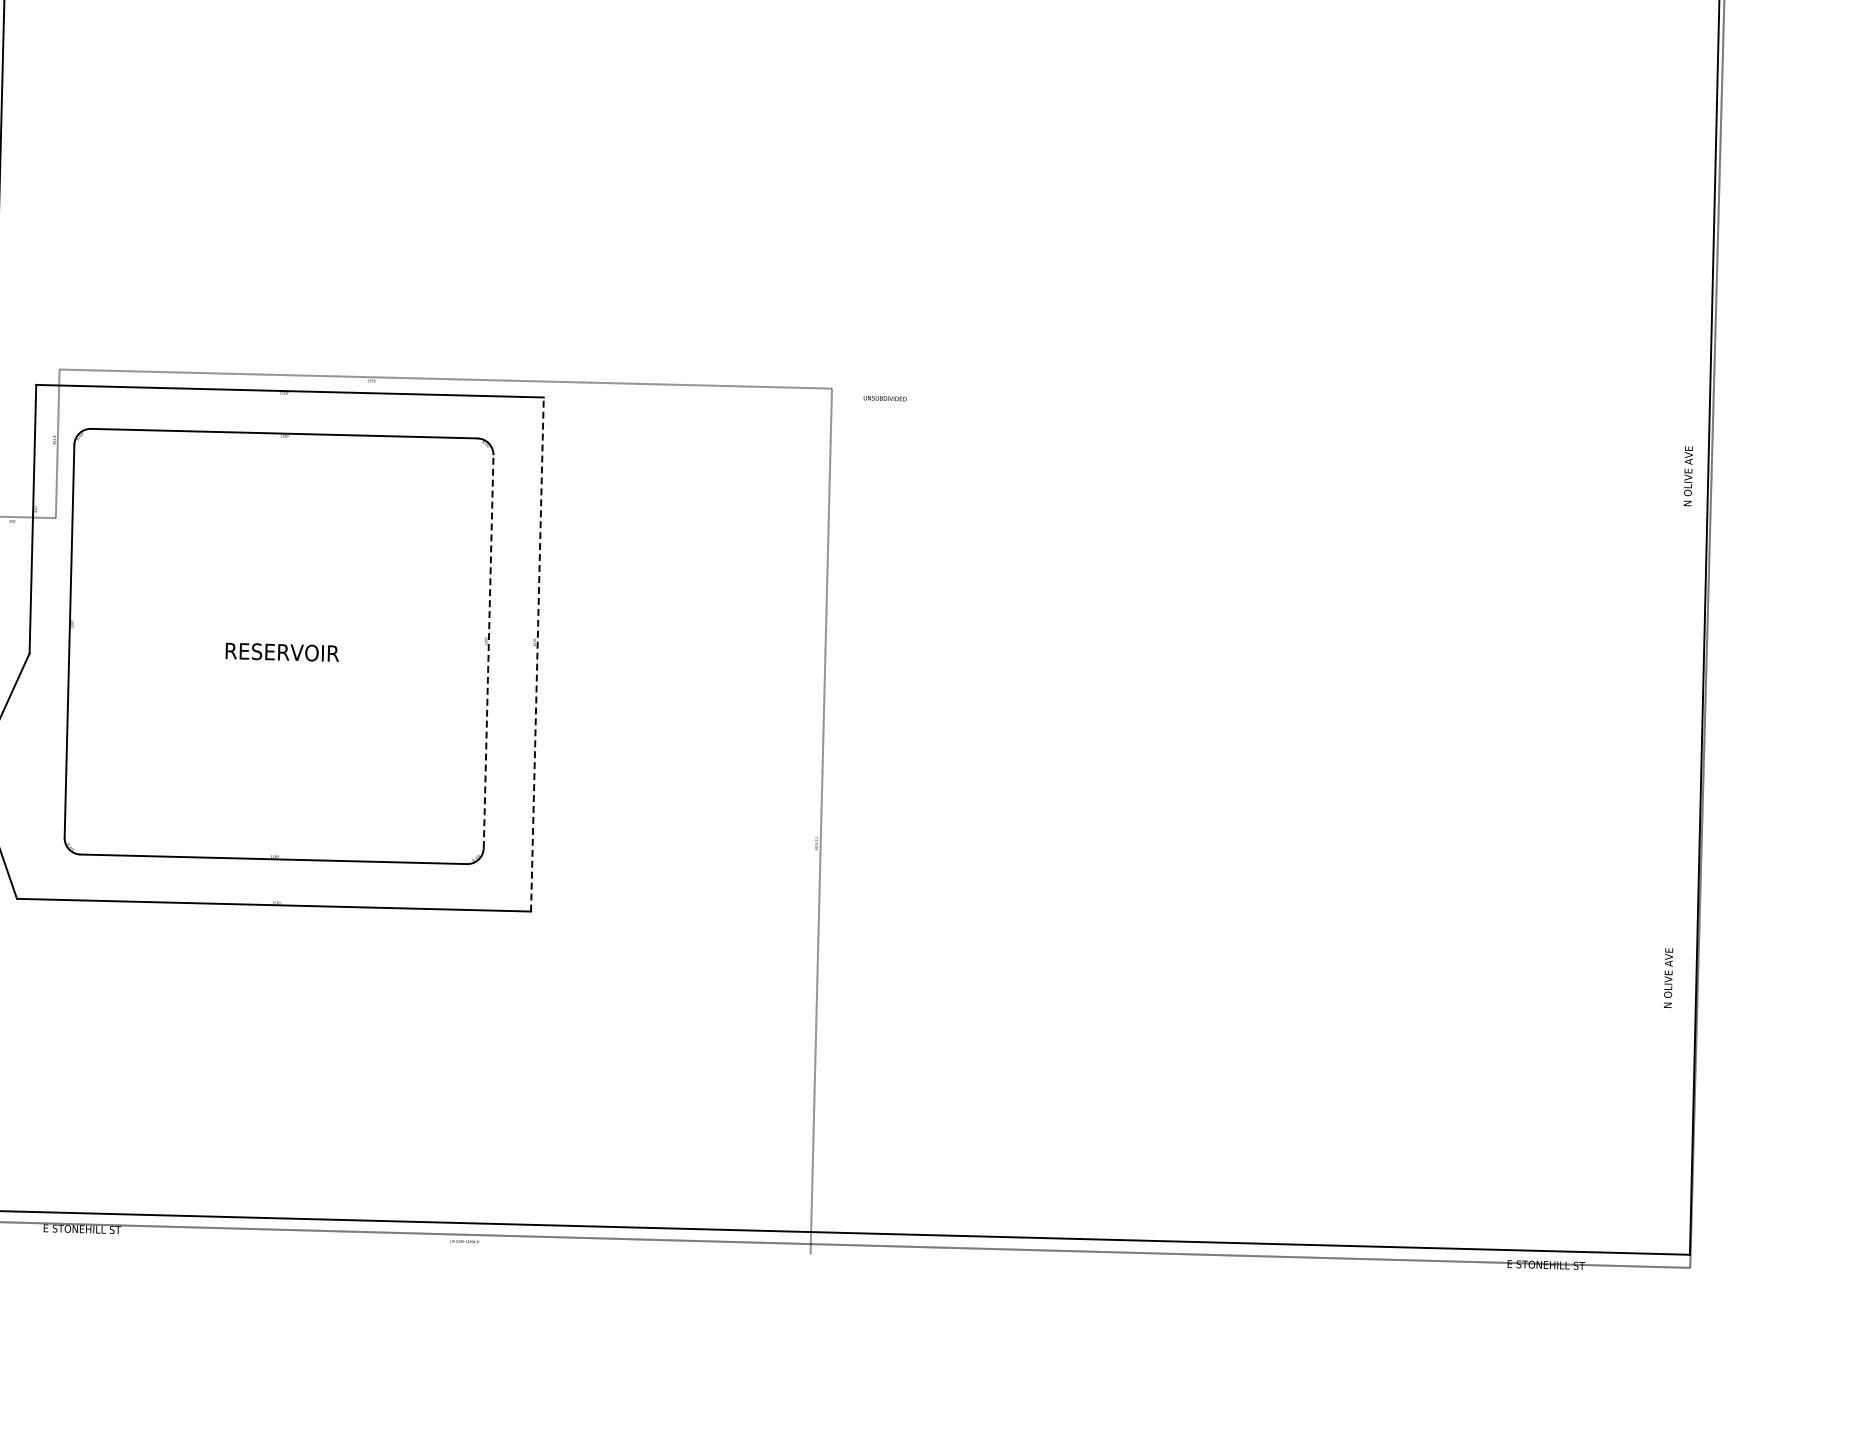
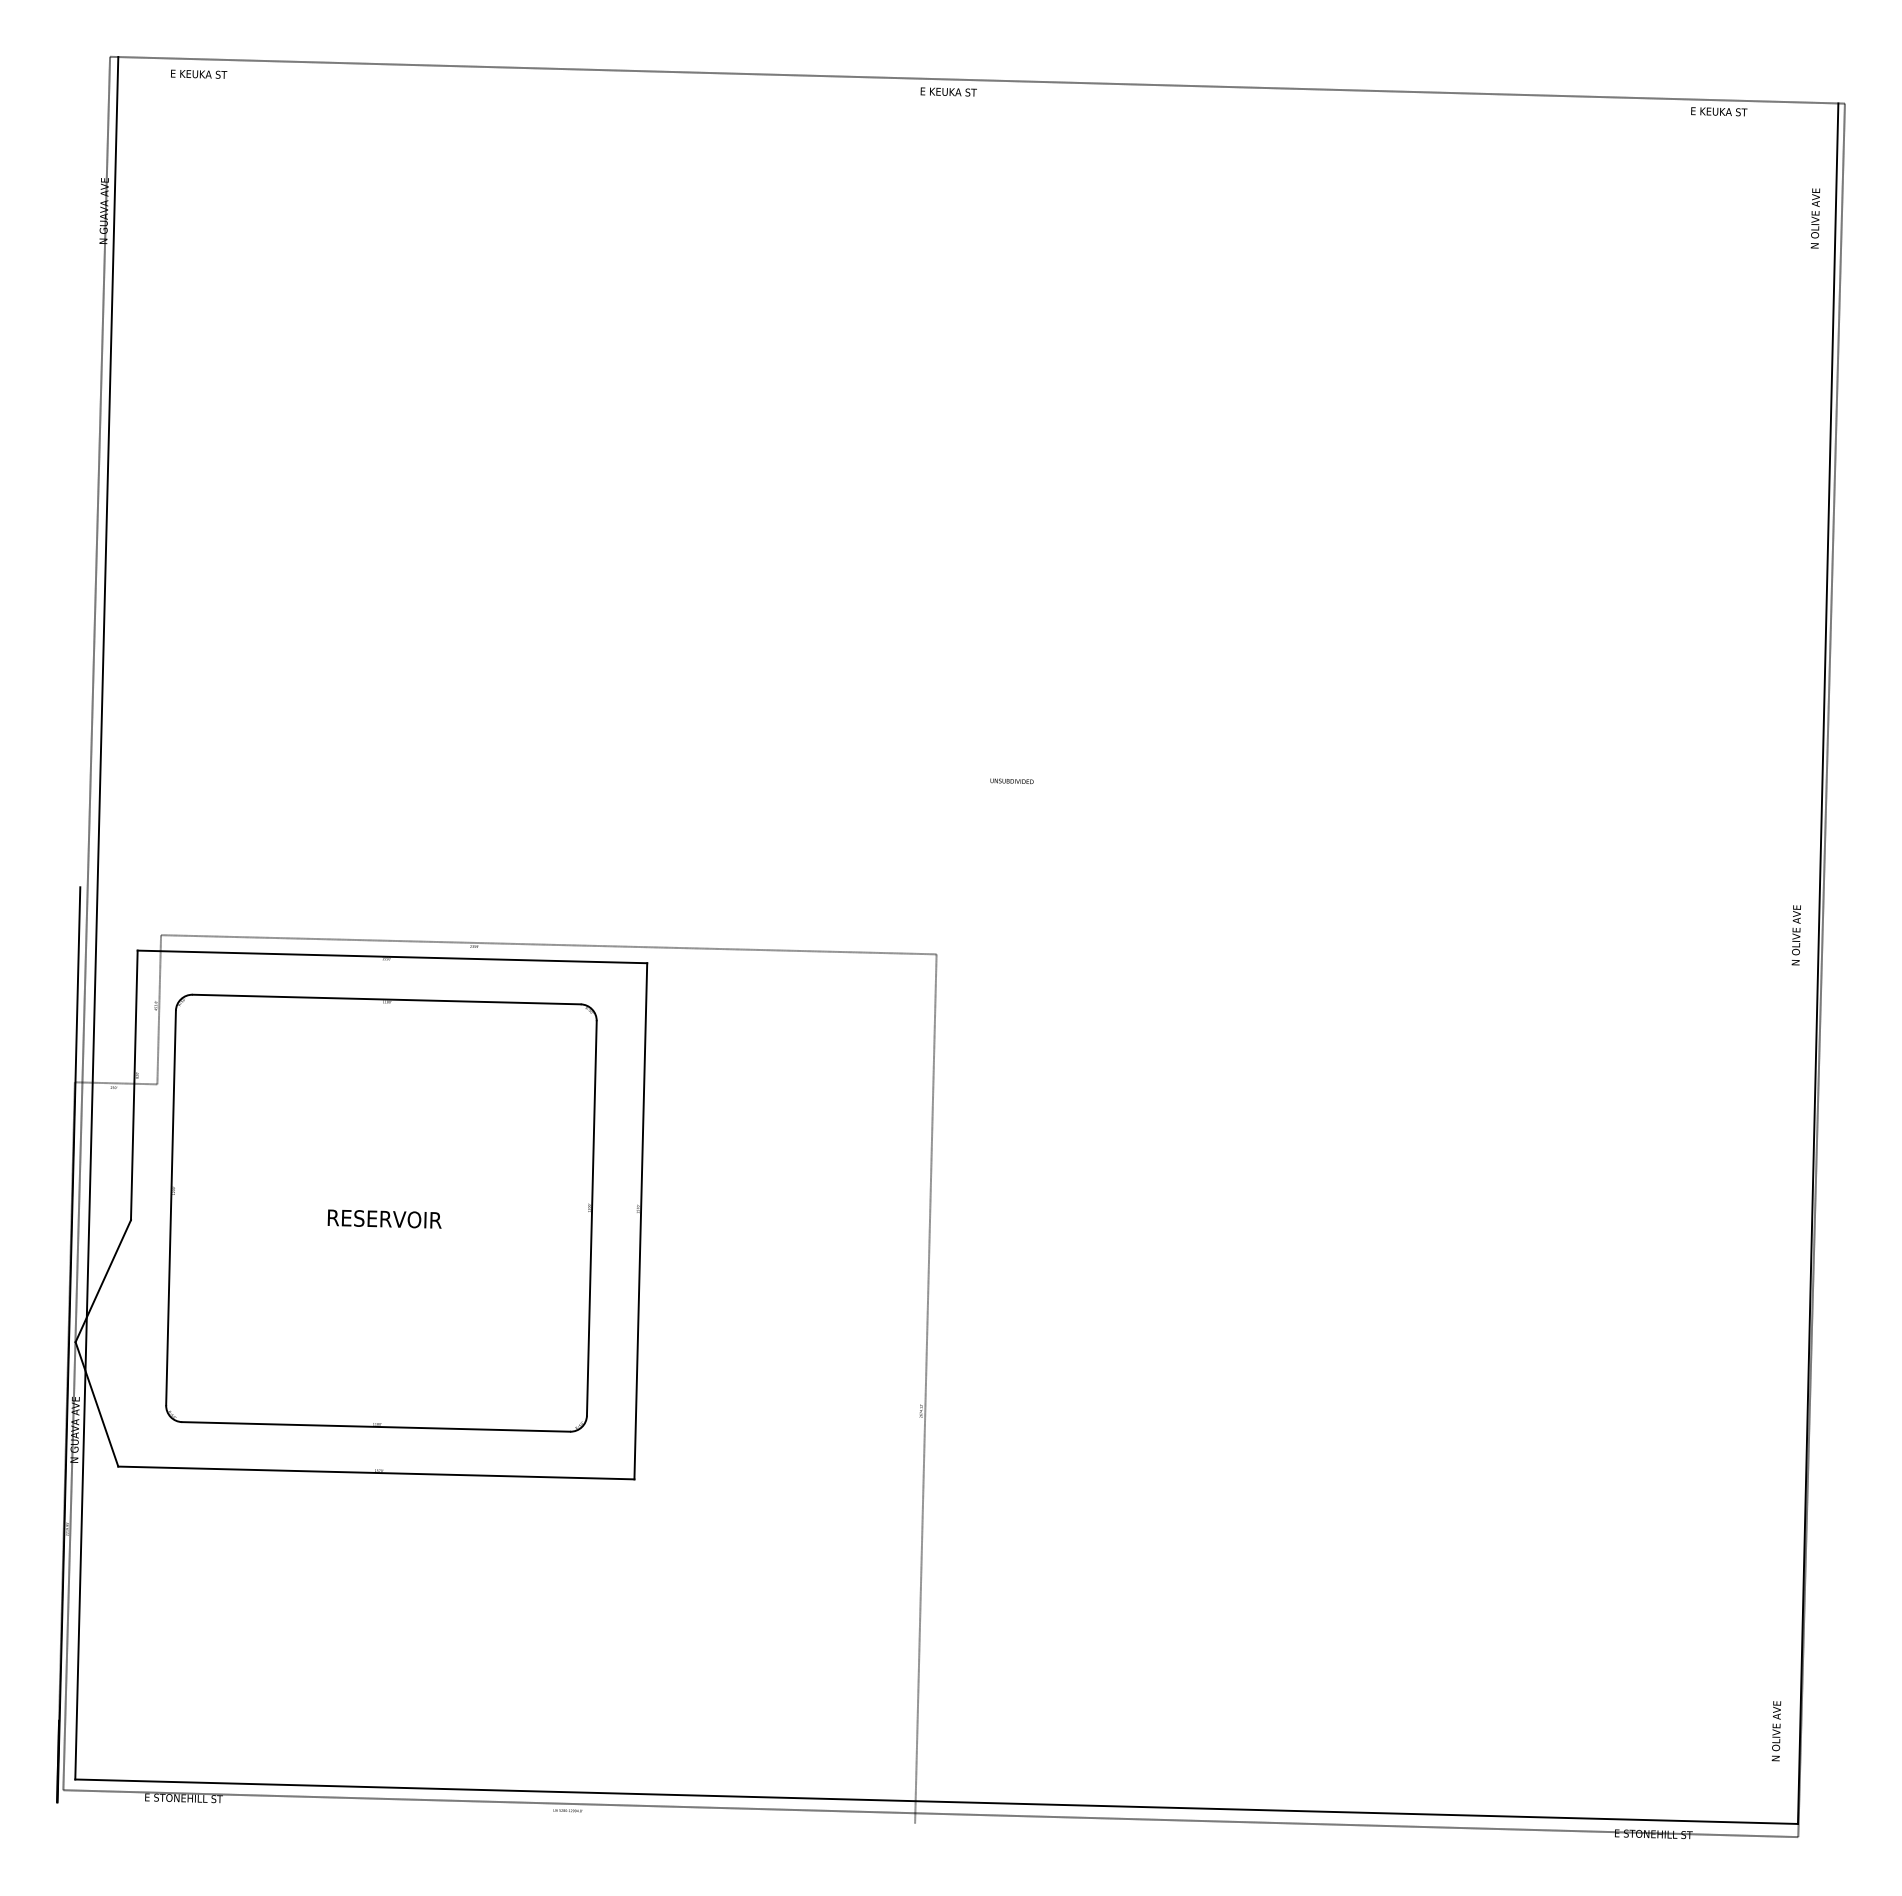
text: (884, 397) -> (1011, 780), moved
text: (1687, 476) -> (1795, 935), moved
line: (488, 650) -> (591, 1217), dashed -> solid
line: (537, 653) -> (640, 1220), dashed -> solid
text: (1668, 978) -> (1776, 1731), moved

